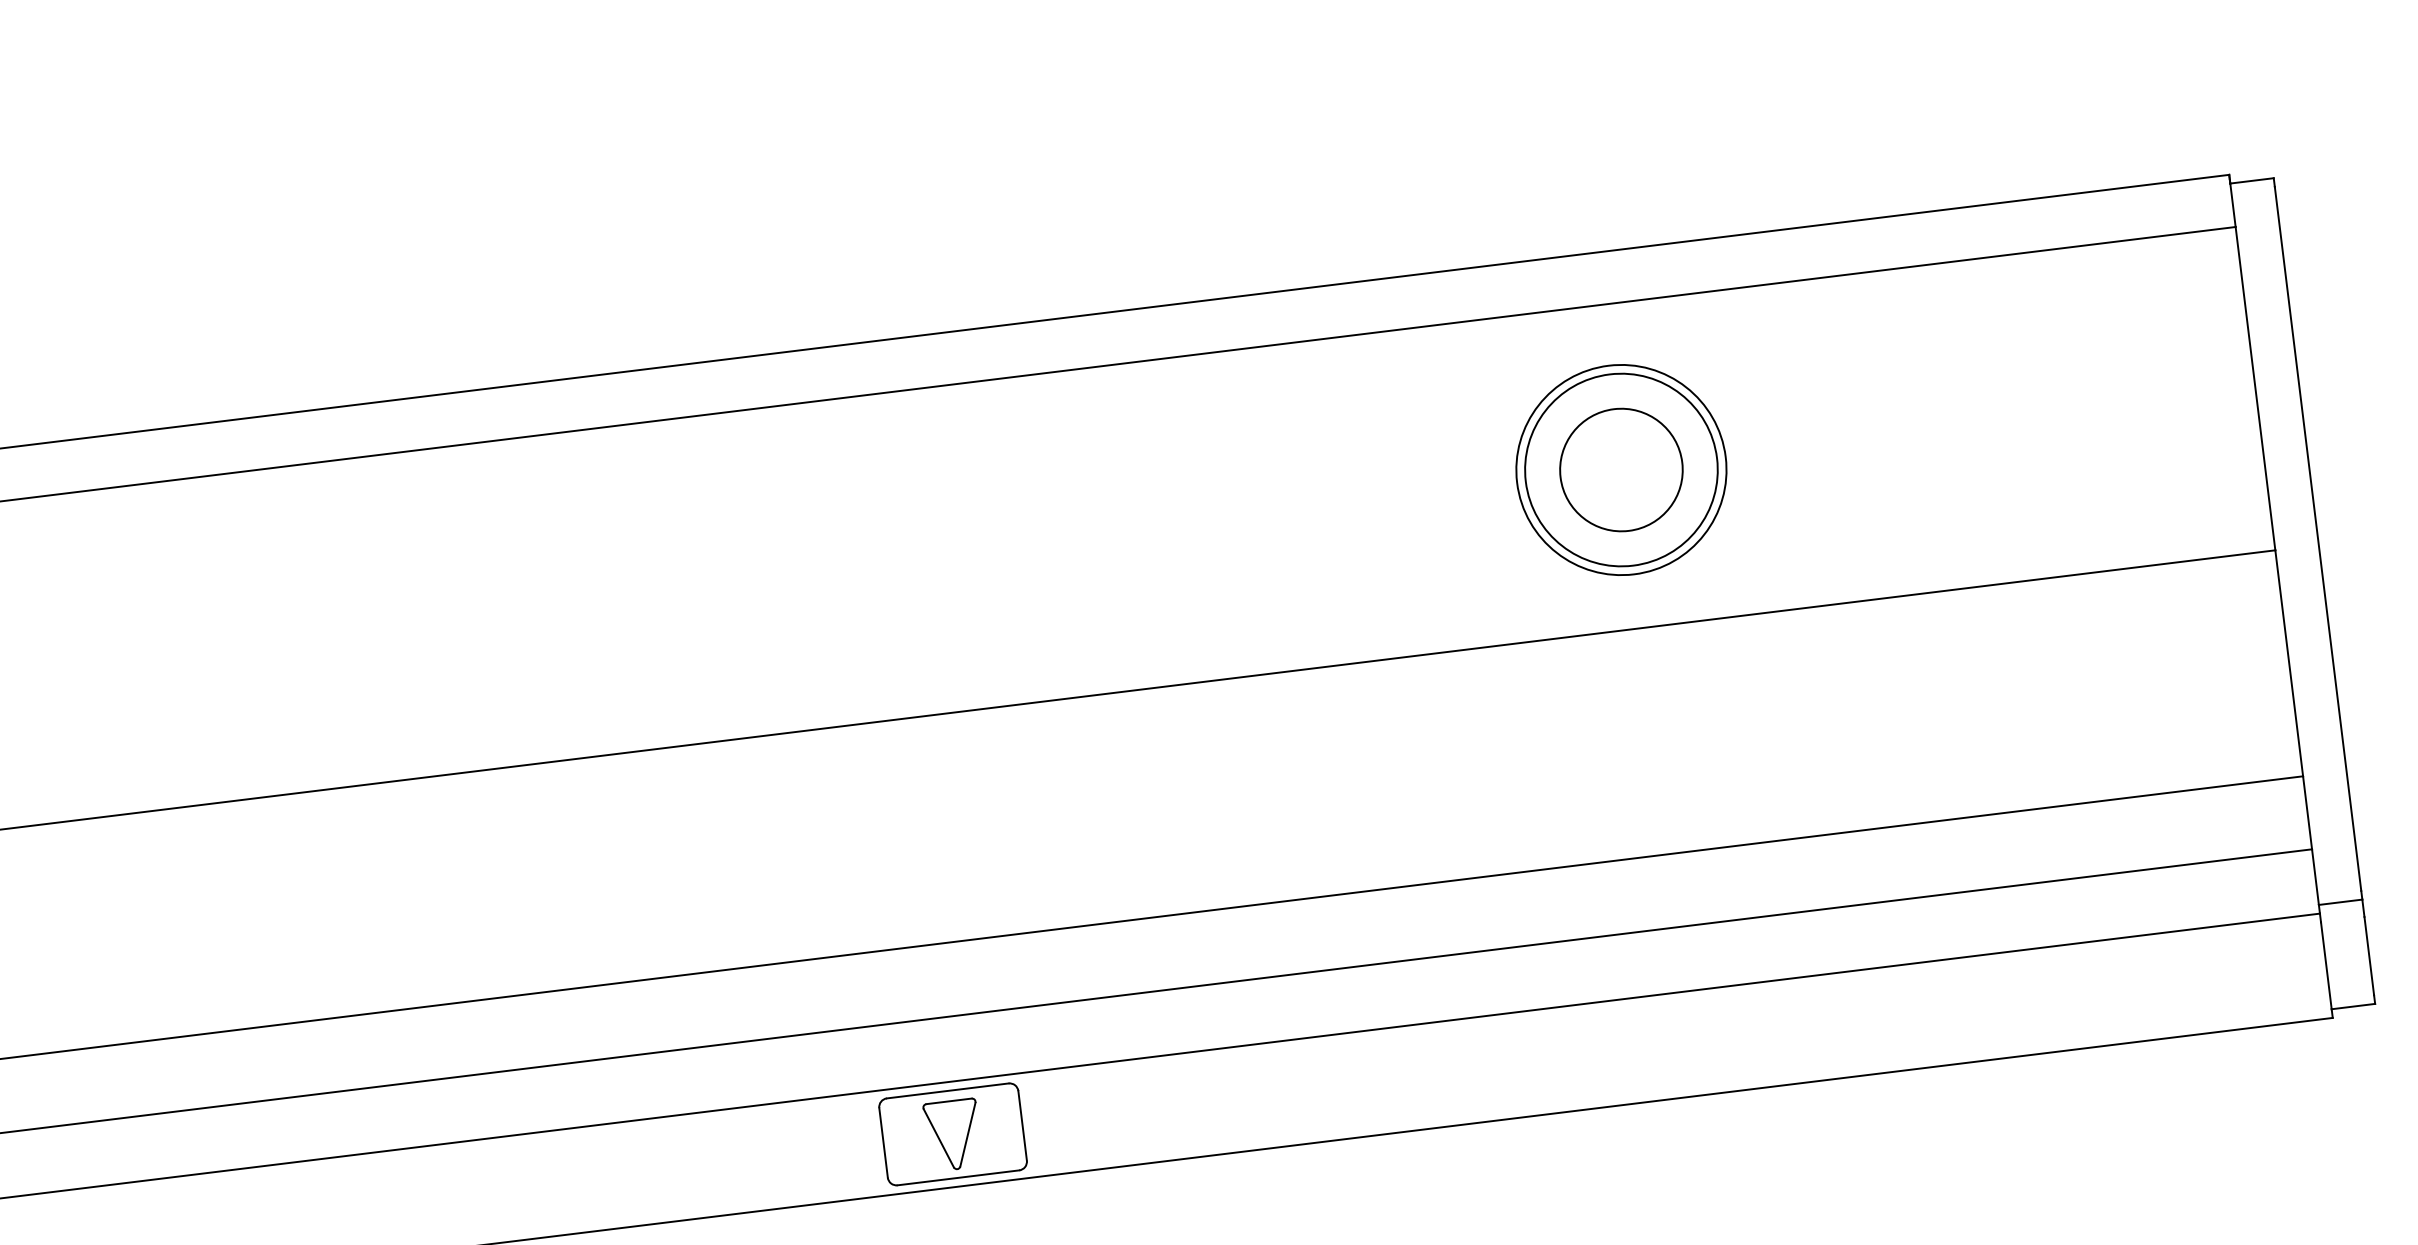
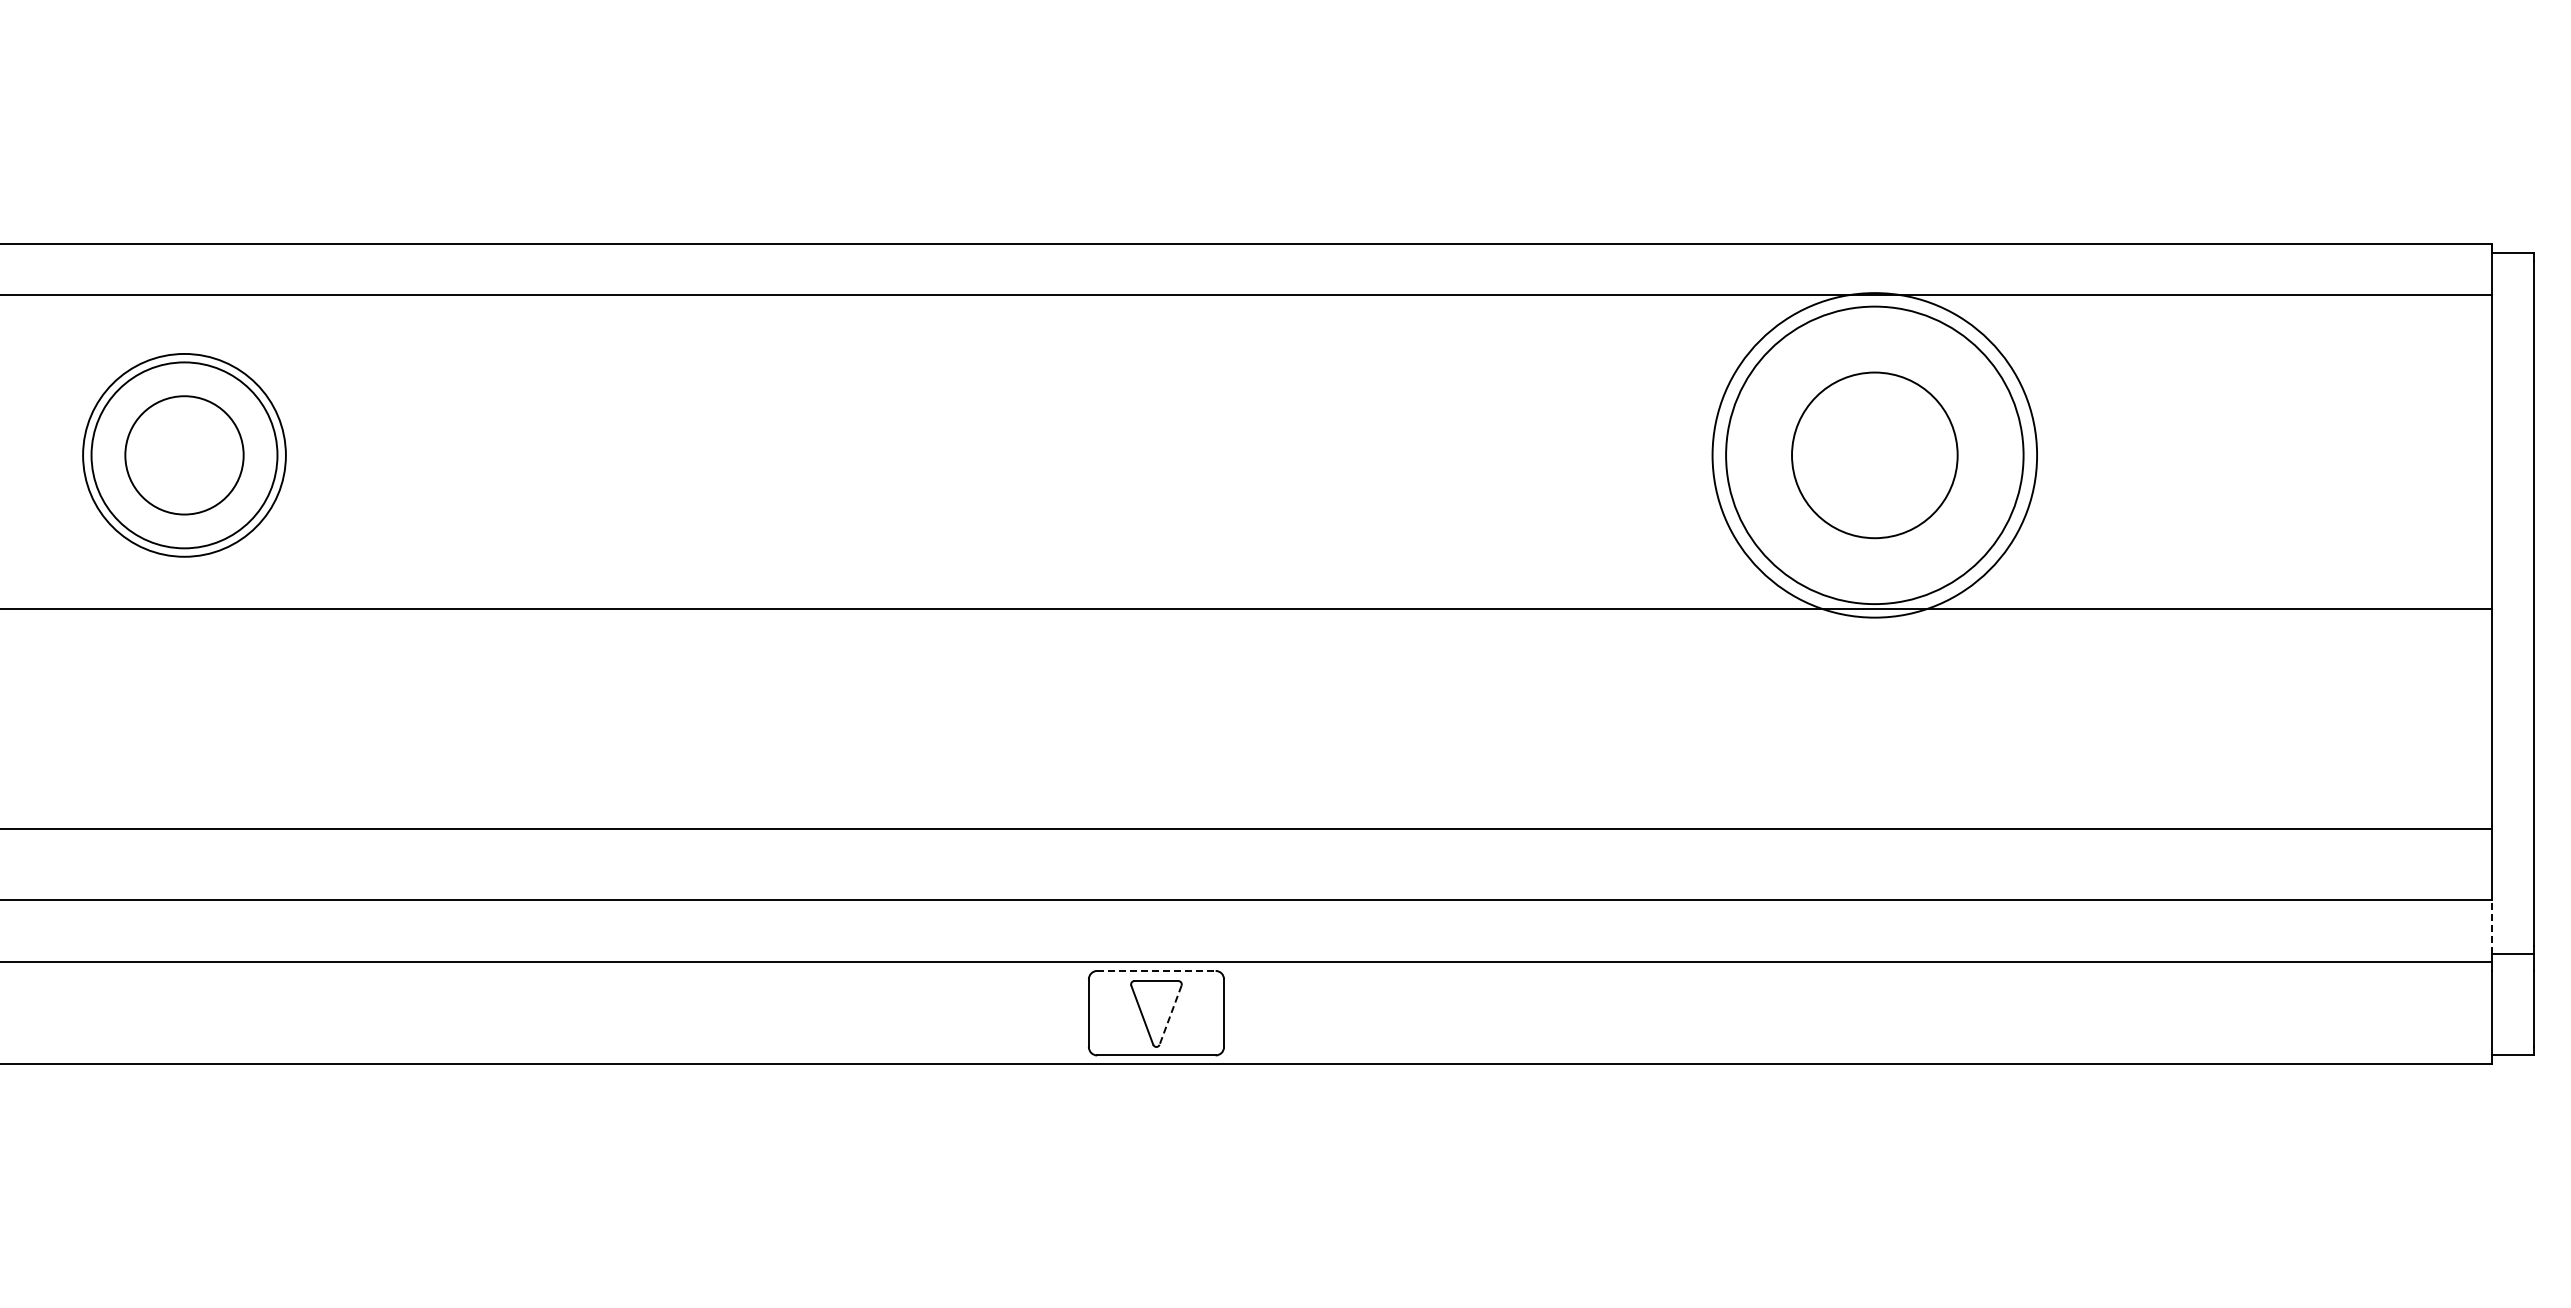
circle: (1620, 469) -> (1874, 454), size x1.6
circle: (1621, 470) -> (1874, 455), size x1.4
circle: (1621, 470) -> (1874, 455), size x1.6
line: (2315, 876) -> (2491, 926), solid -> dashed
line: (947, 1090) -> (1156, 970), solid -> dashed
line: (967, 1134) -> (1170, 1015), solid -> dashed

